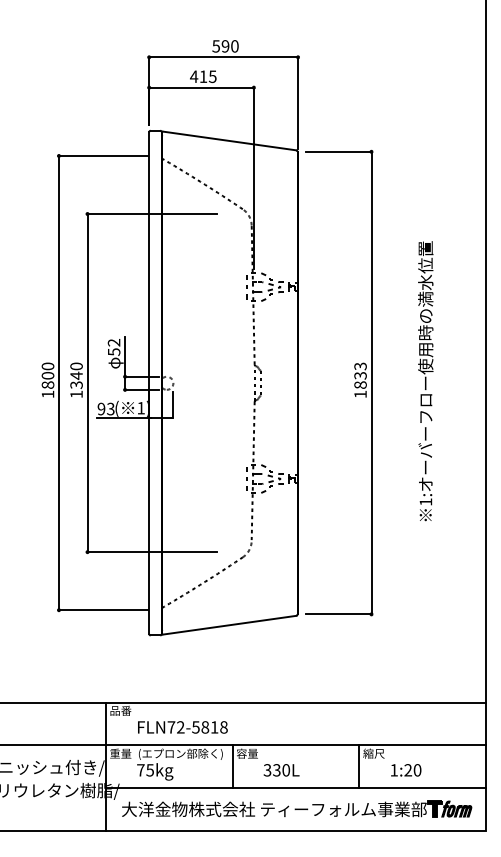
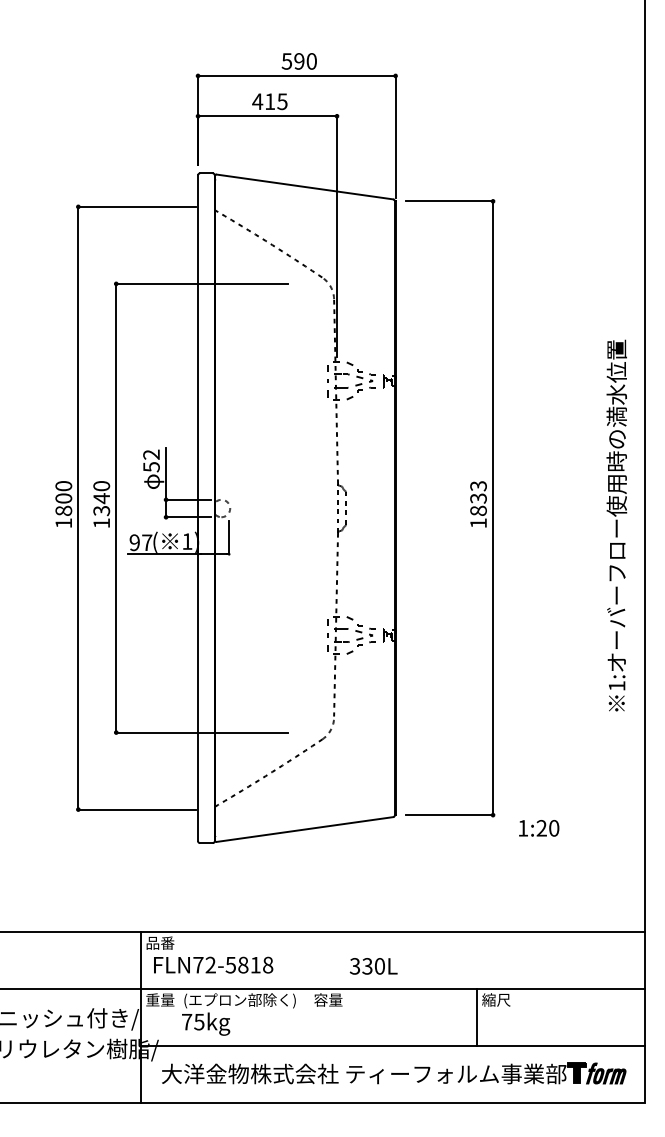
text: (425, 381) -> (616, 526), moved
text: (110, 408) -> (146, 541), 93 -> 97
text: (182, 727) -> (213, 965), moved
line: (232, 766) -> (308, 1017), removed
text: (281, 770) -> (373, 966), moved
text: (406, 770) -> (539, 828), moved

